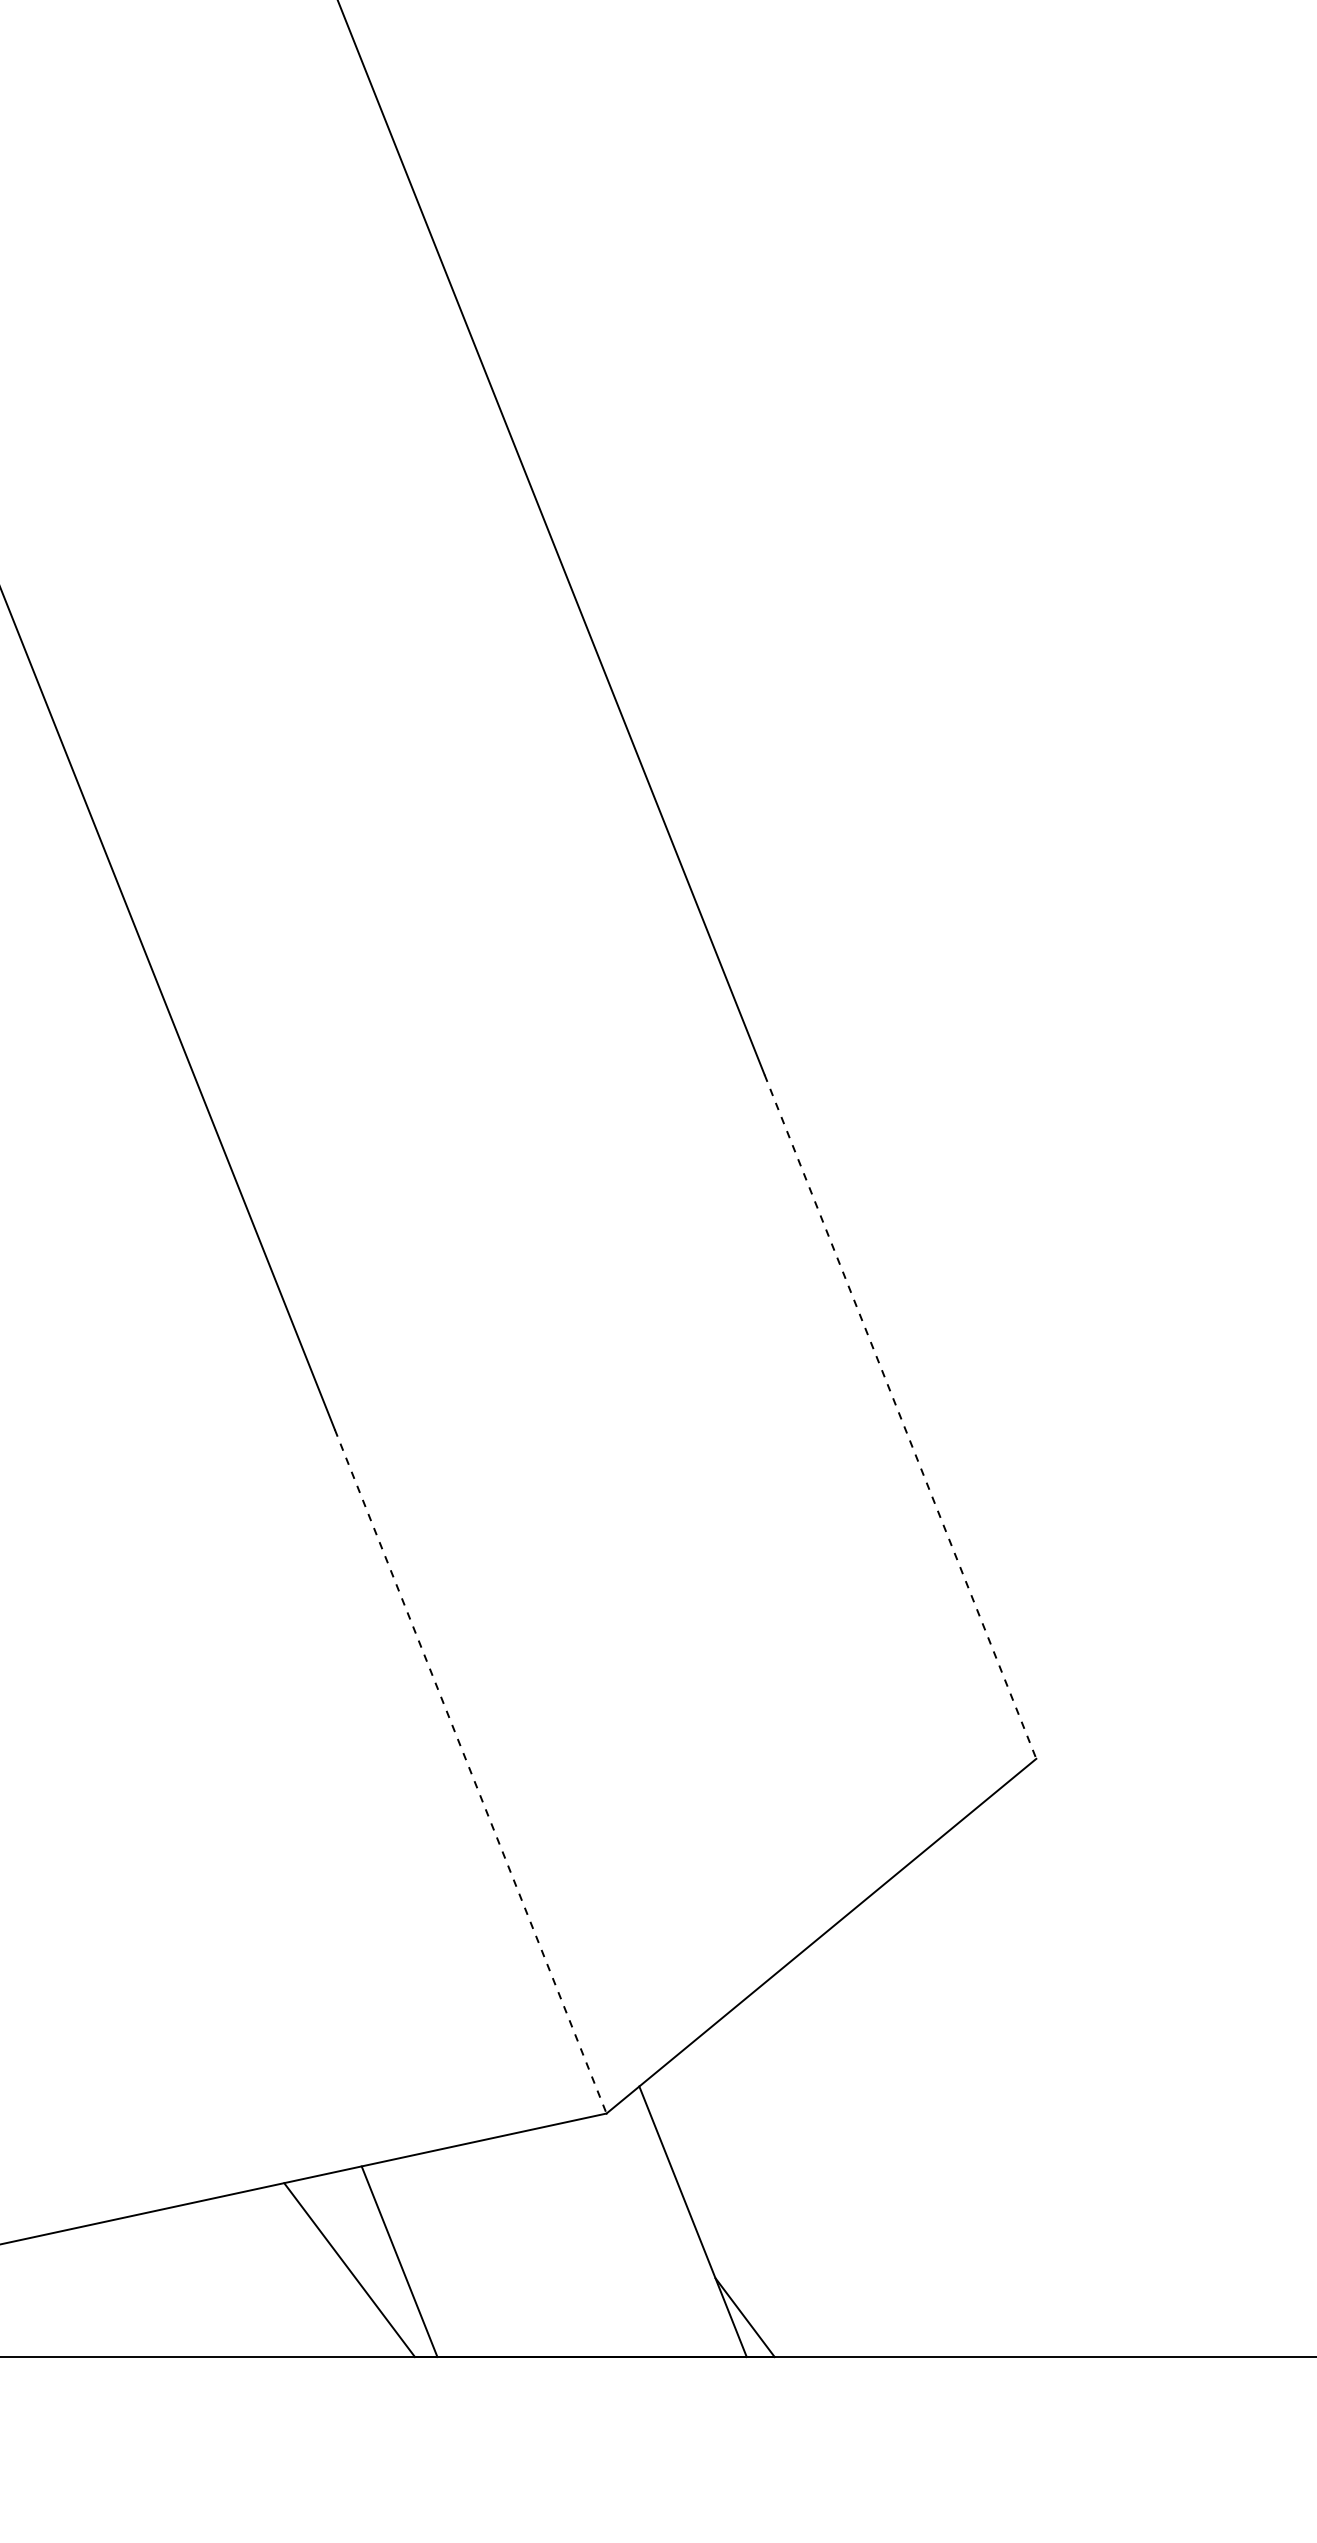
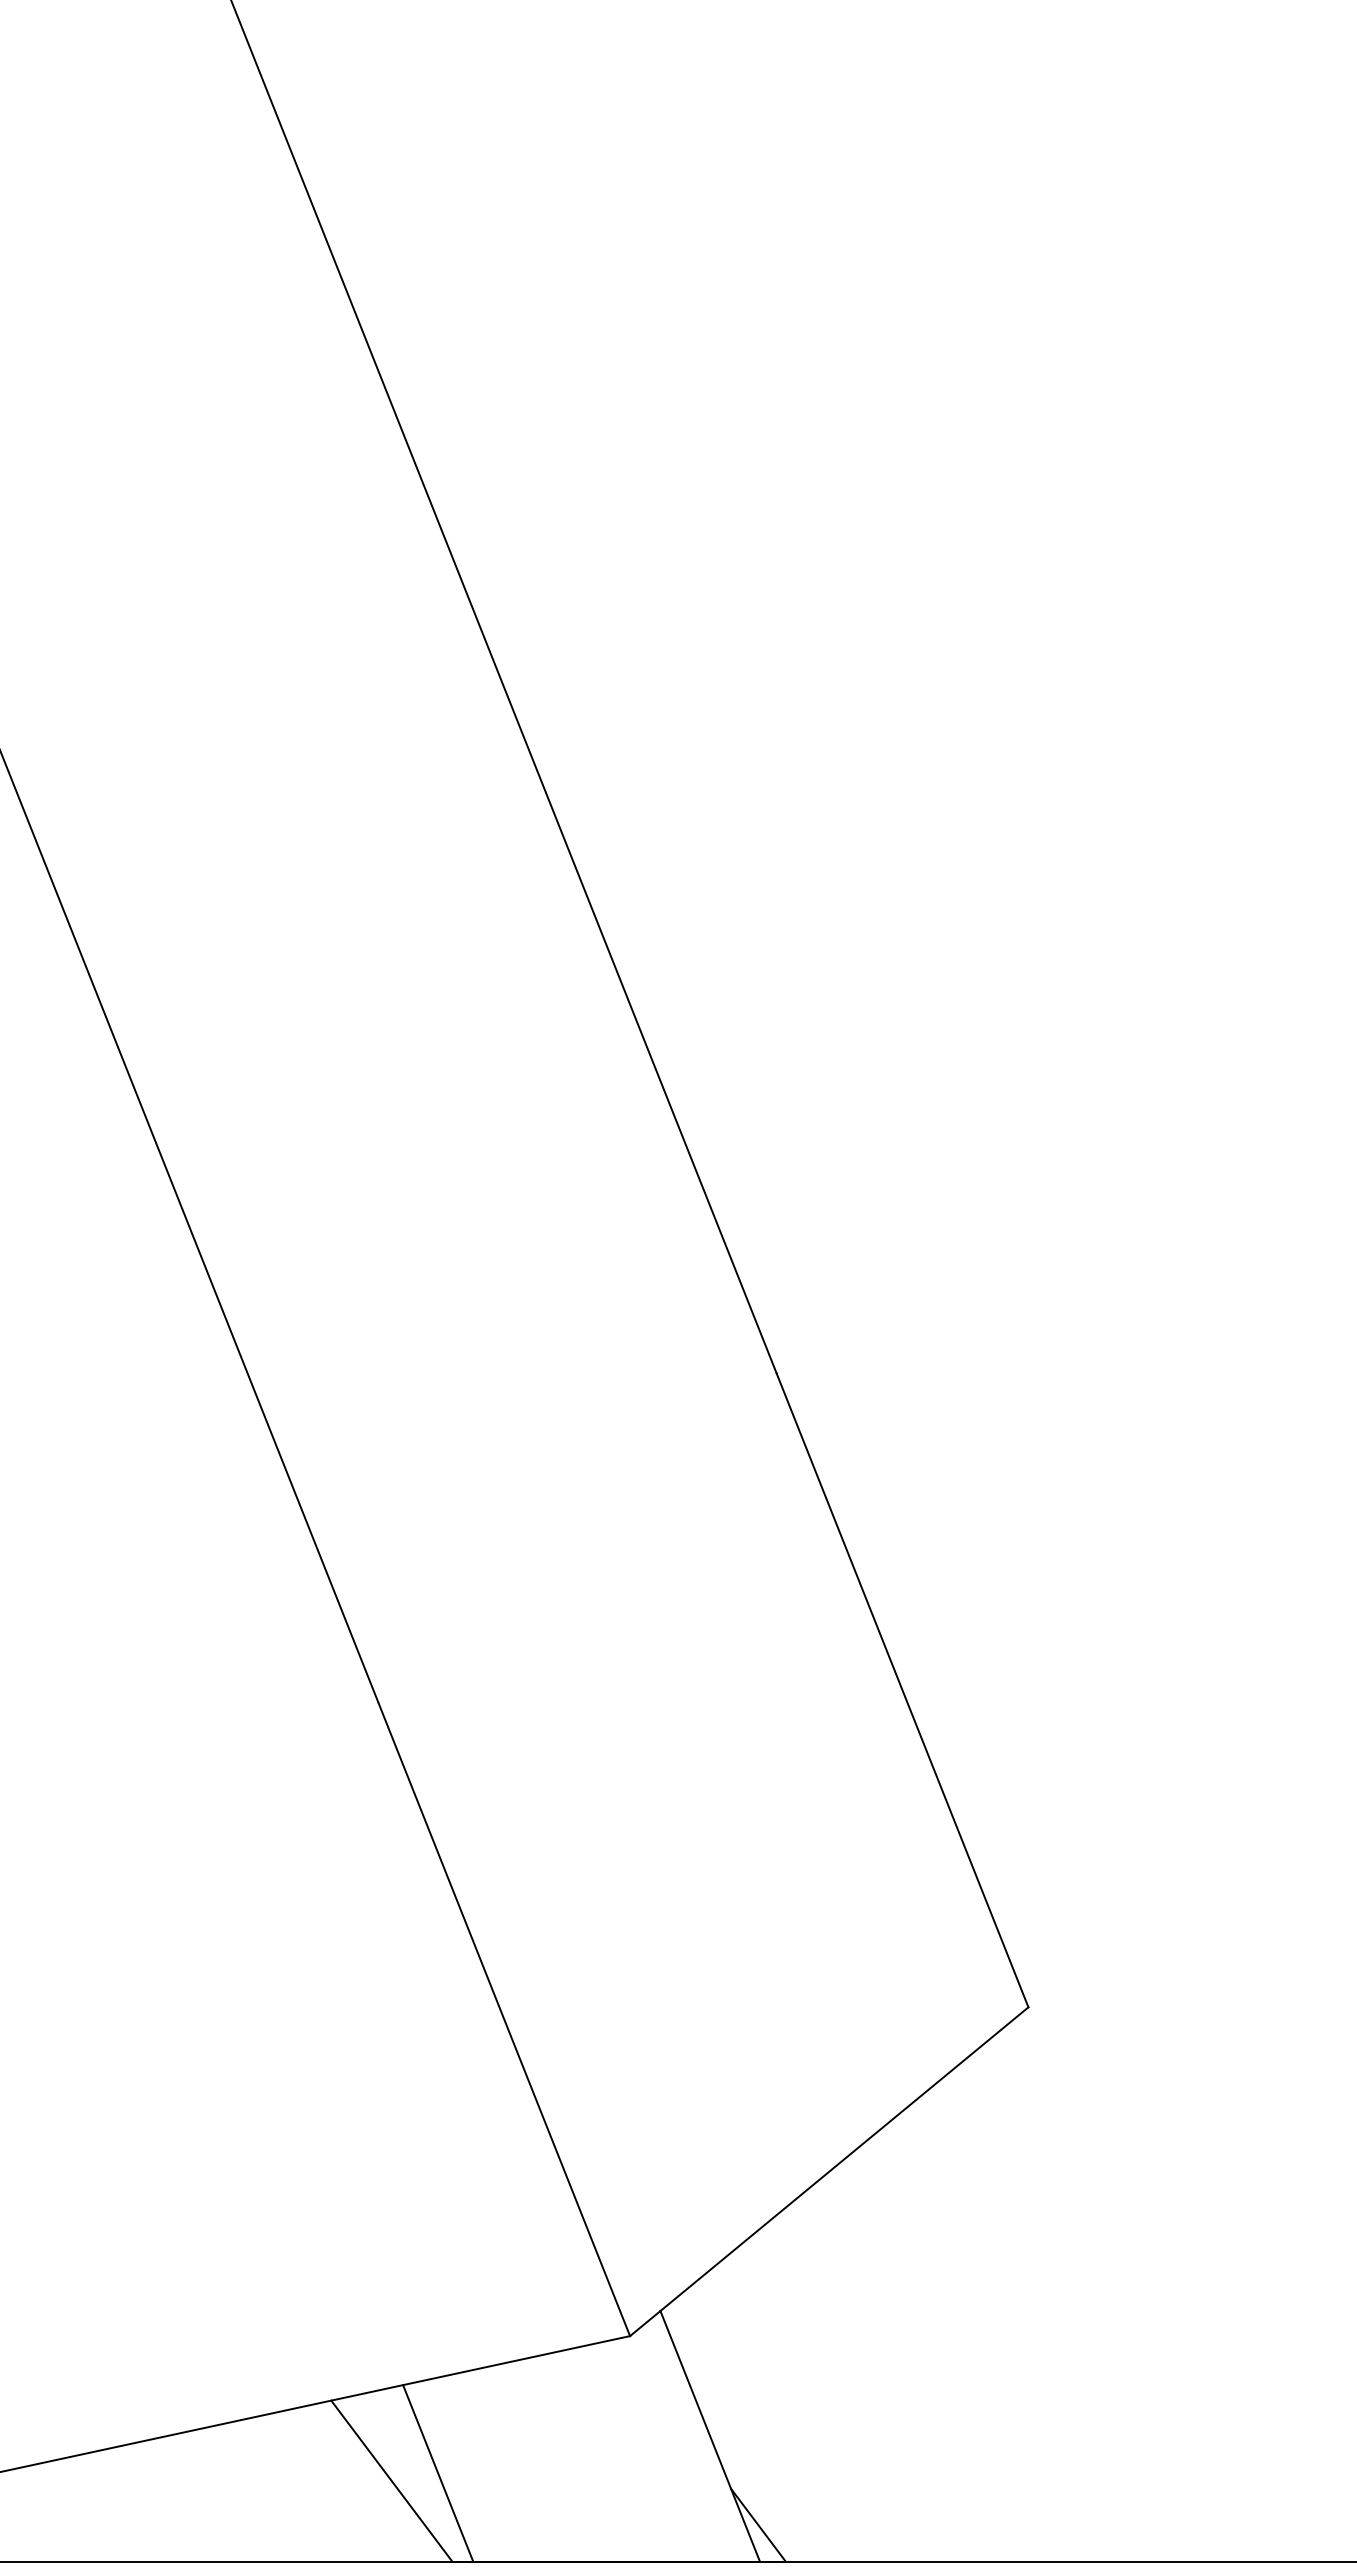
line: (900, 1417) -> (902, 1690), dashed -> solid
line: (471, 1771) -> (504, 2019), dashed -> solid

